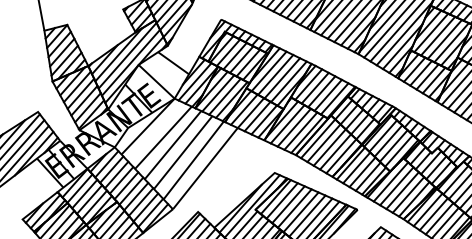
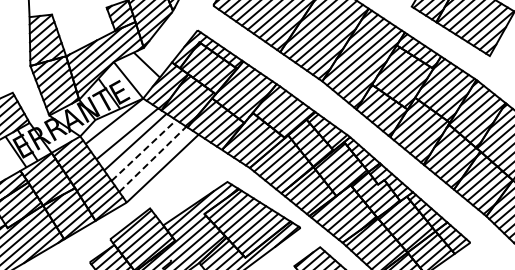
line: (183, 152) -> (144, 150), solid -> dashed
line: (193, 160) -> (152, 159), solid -> dashed

